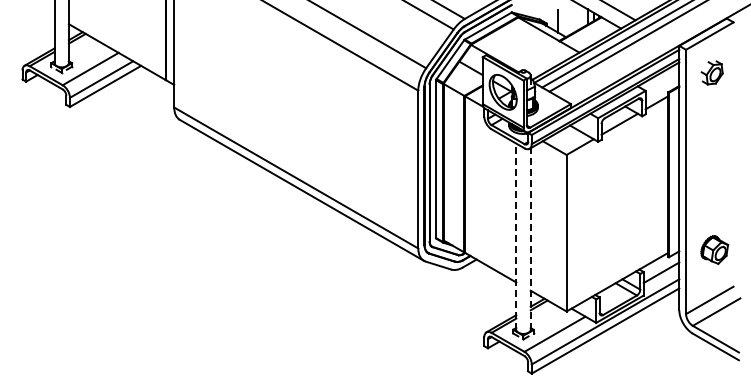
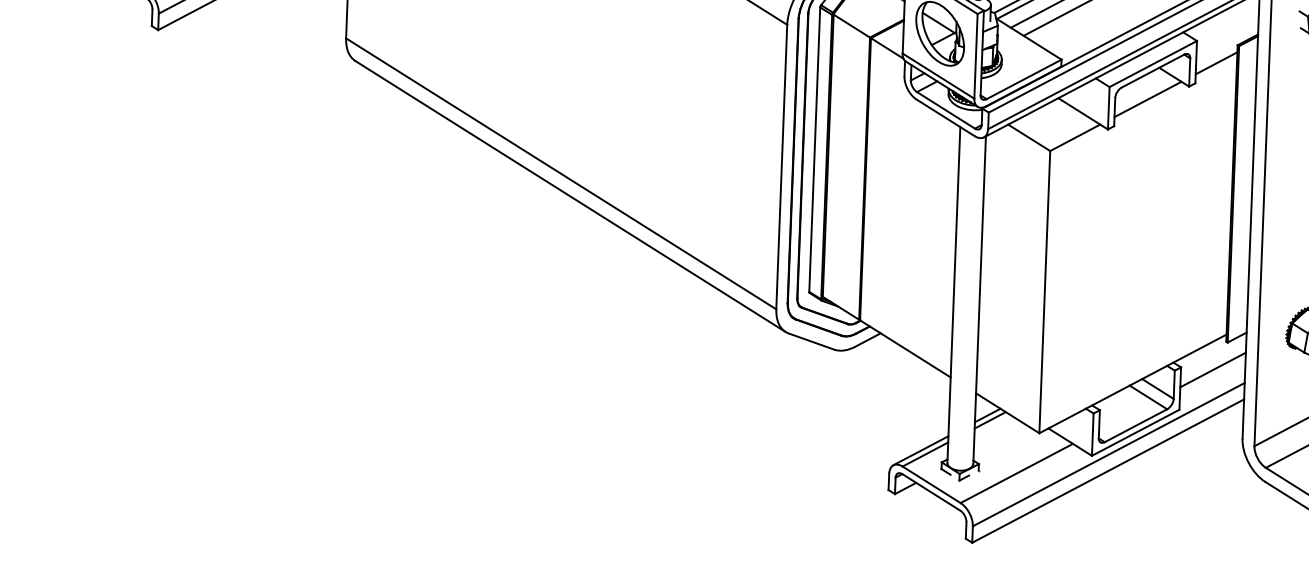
line: (516, 236) -> (954, 294), dashed -> solid
line: (530, 239) -> (979, 300), dashed -> solid

